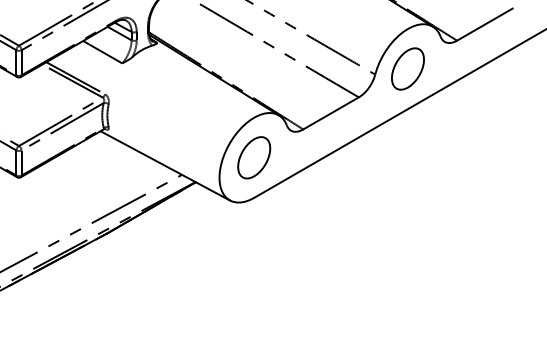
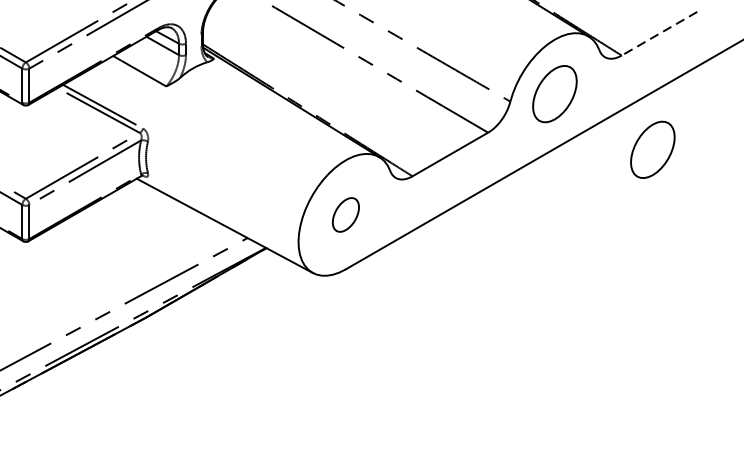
line: (484, 24) -> (658, 33), solid -> dashed
part: (479, 109) -> (652, 149), added
part: (254, 157) -> (346, 214), size x0.6

